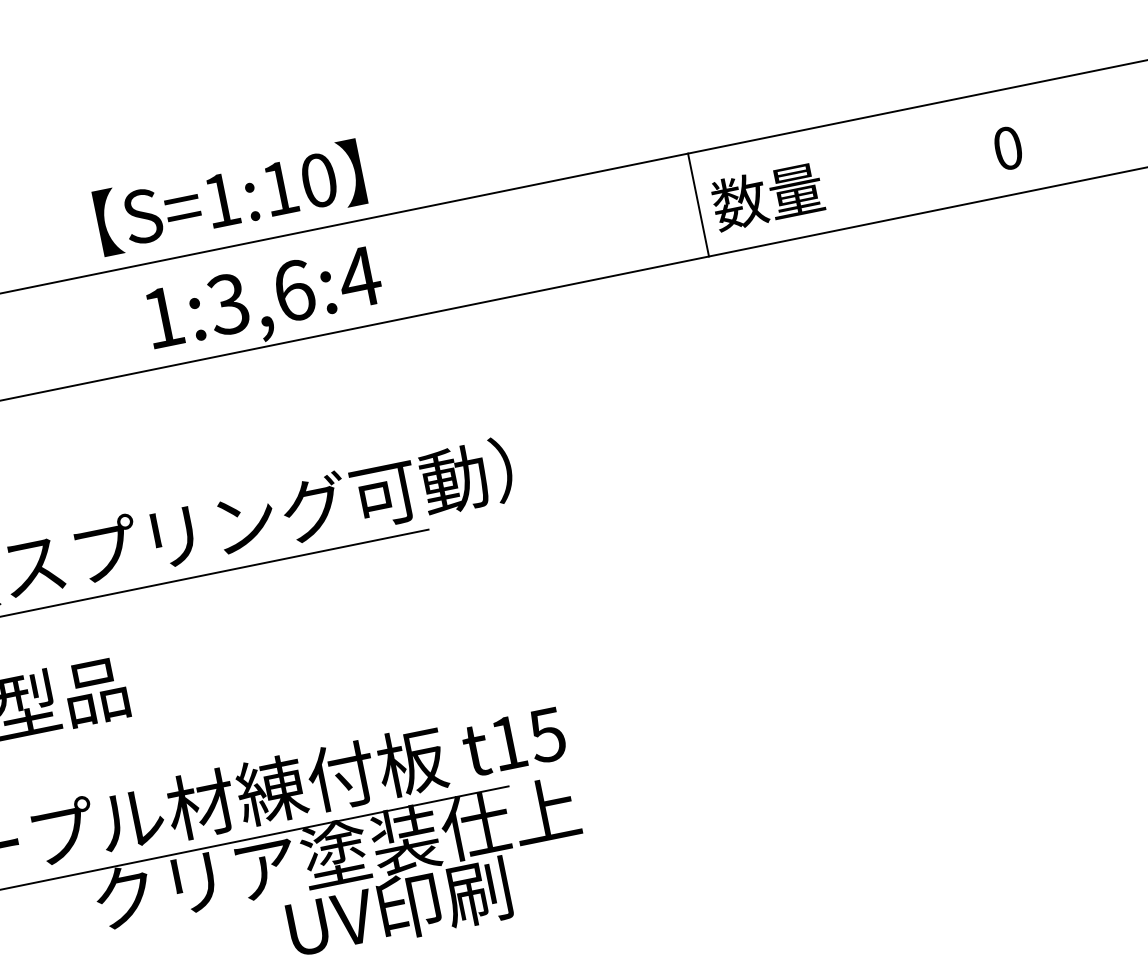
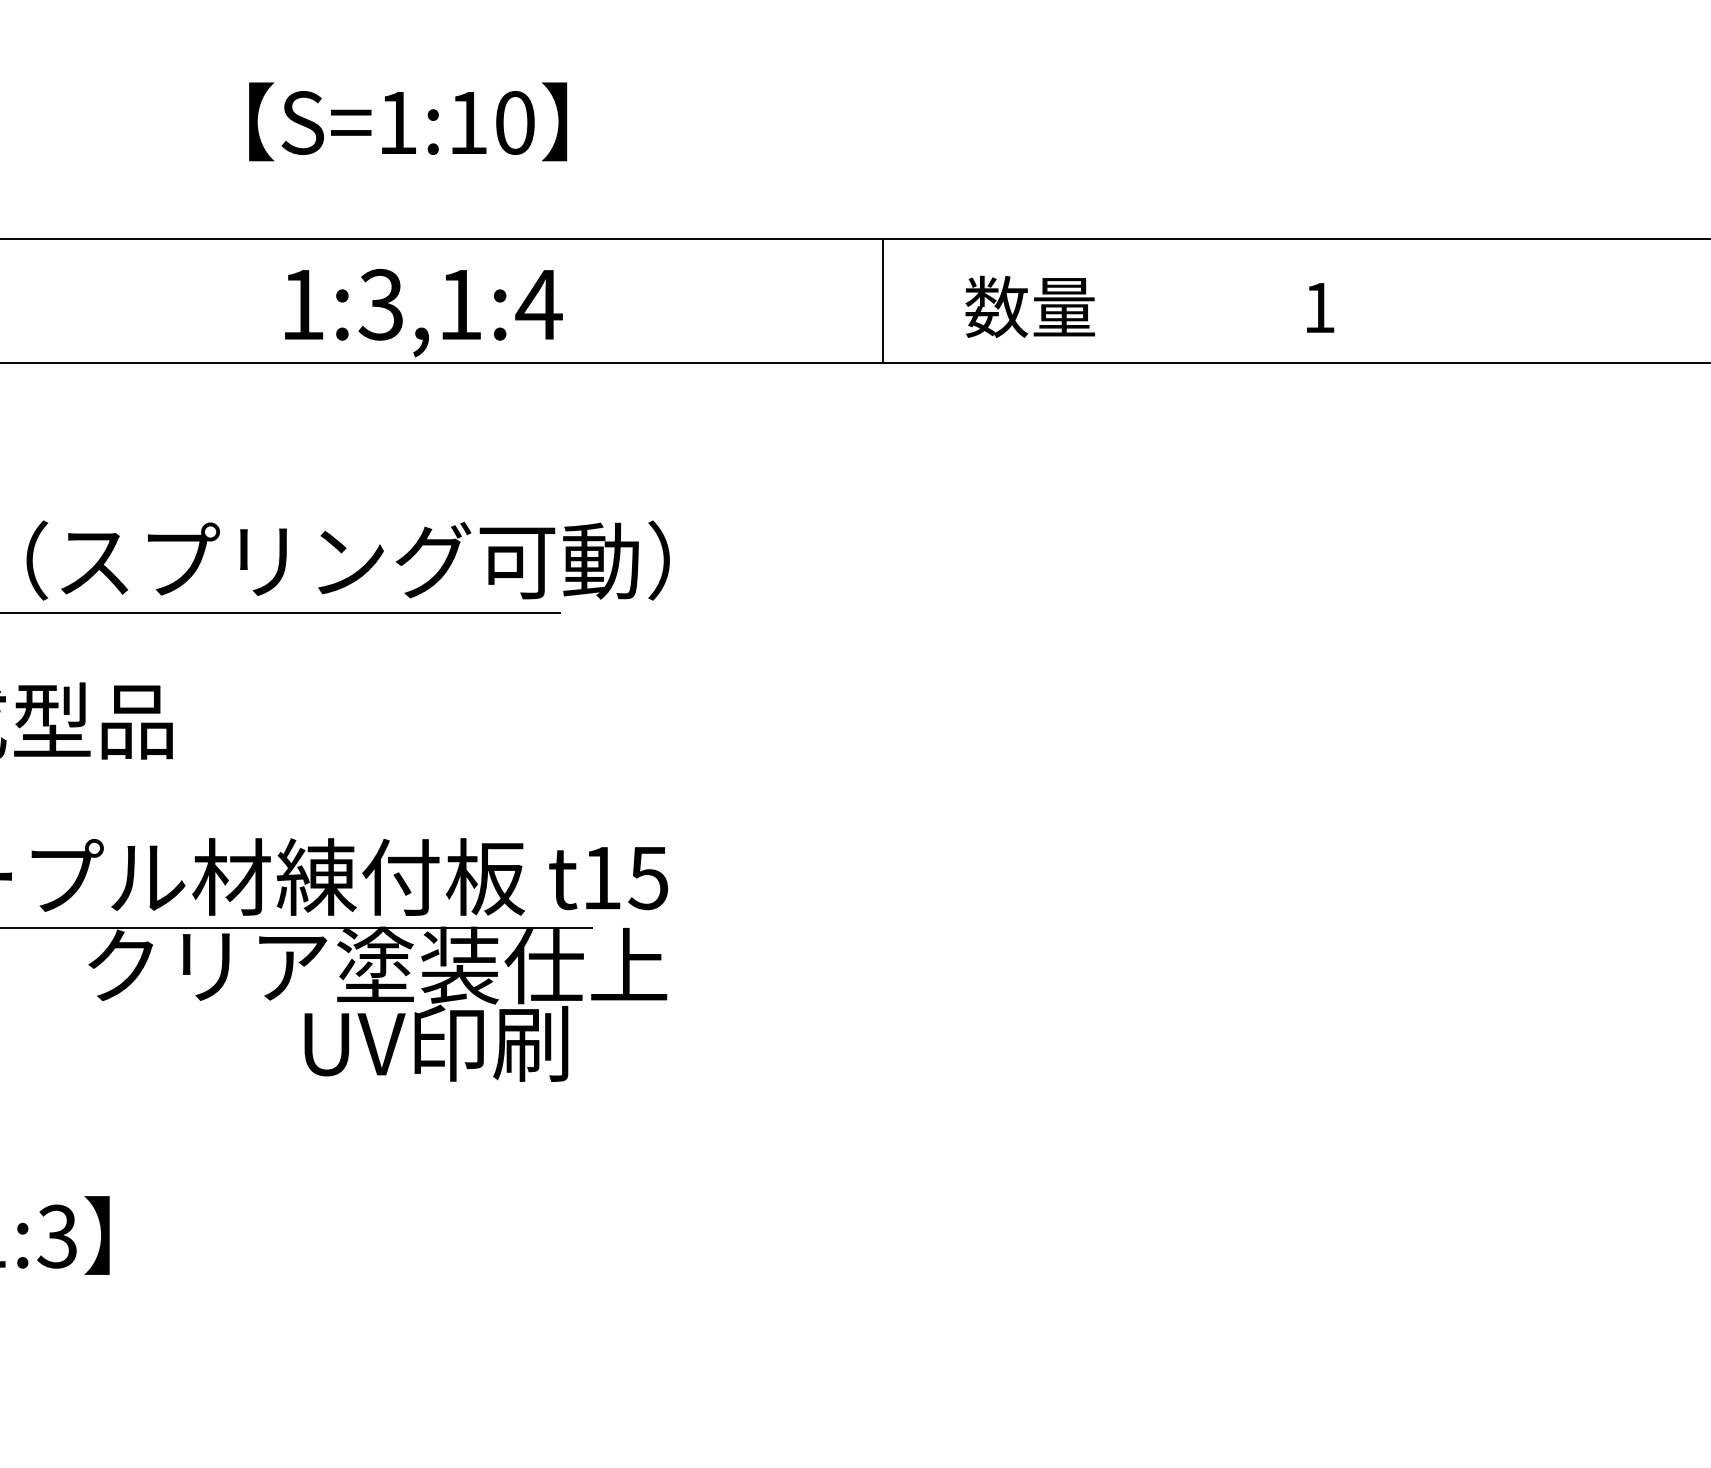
text: (1007, 148) -> (1319, 307), 0 -> 1
text: (230, 197) -> (408, 121), moved
line: (698, 204) -> (883, 300), moved
text: (294, 290) -> (460, 304), 1:3,6:4 -> 1:3,1:4

